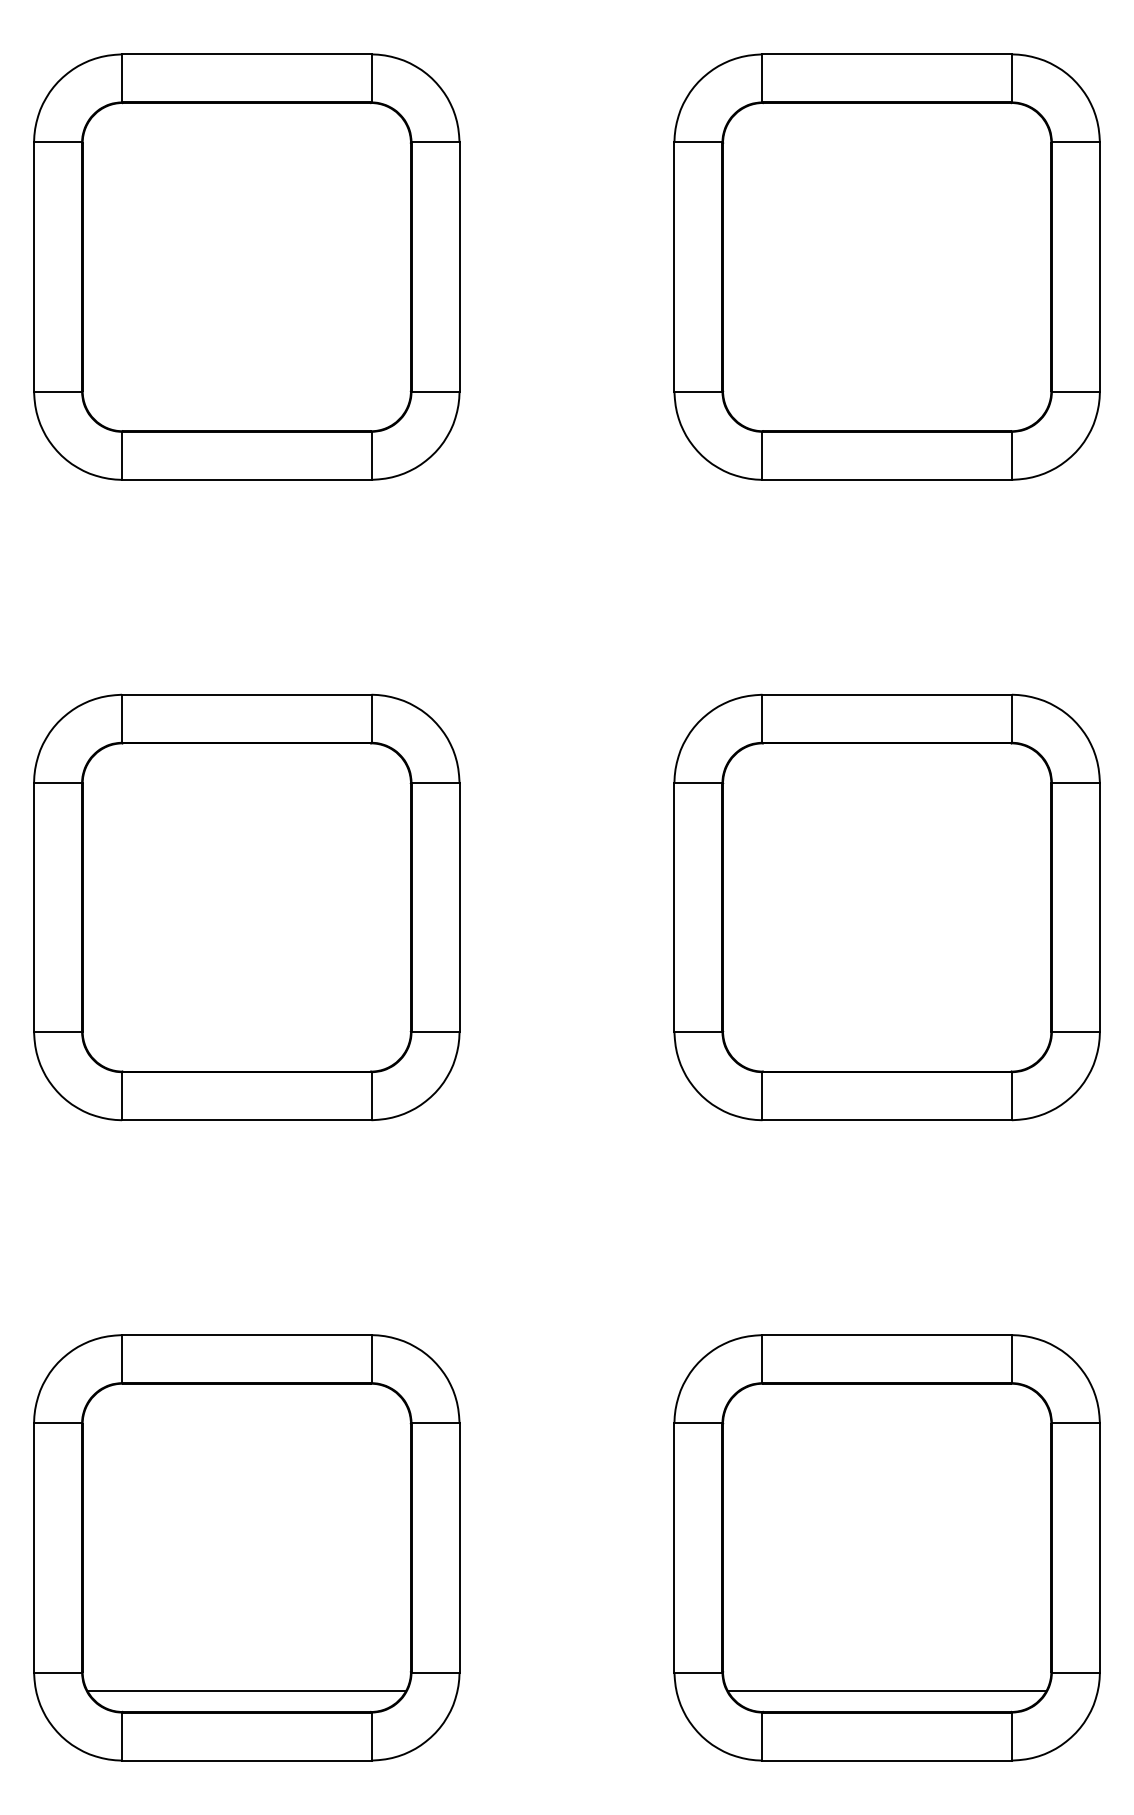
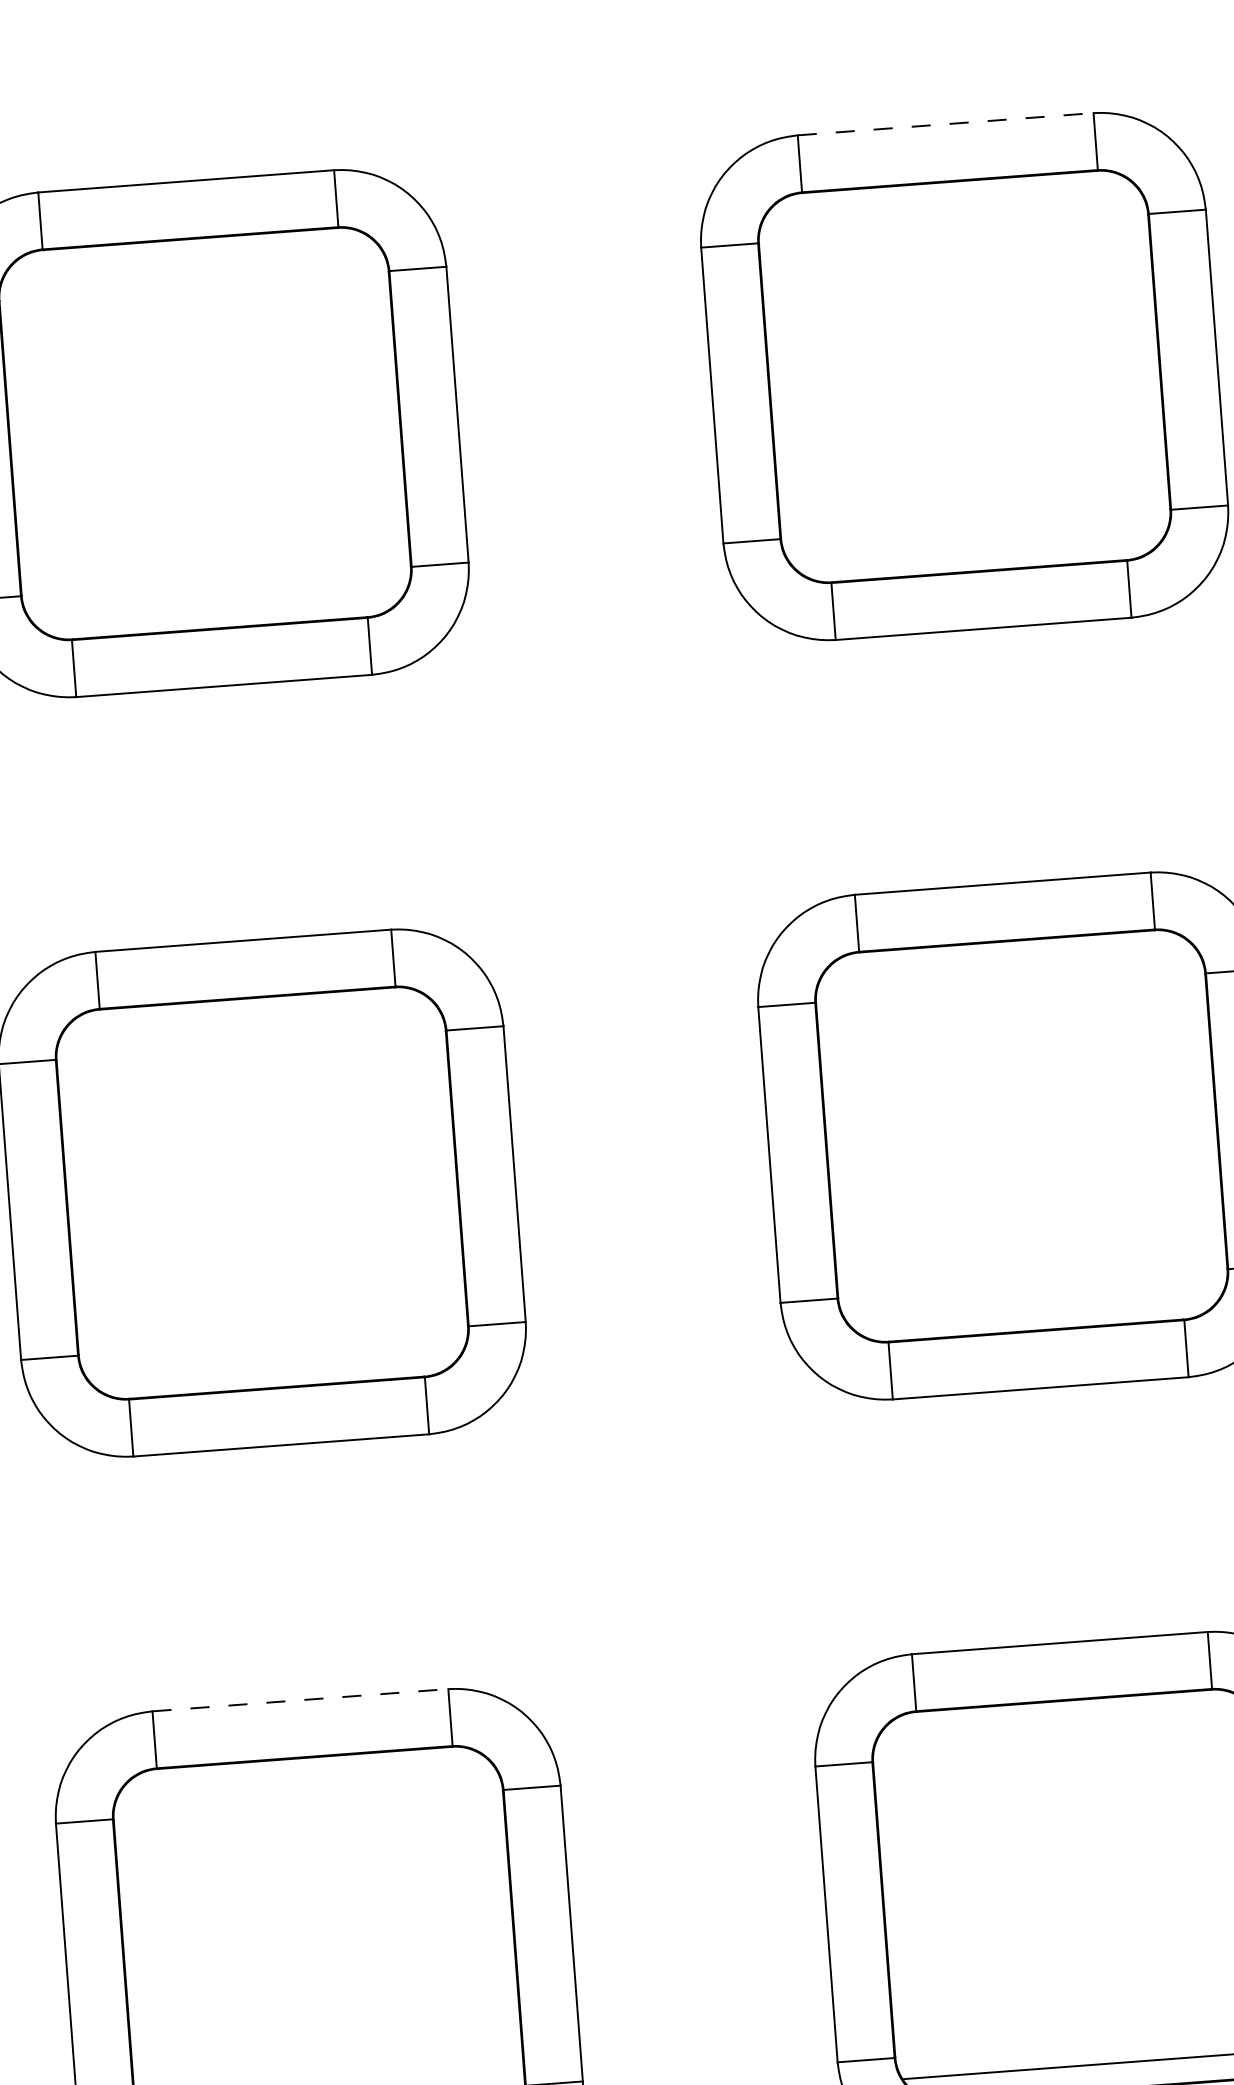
line: (887, 54) -> (946, 124), solid -> dashed
line: (246, 1335) -> (300, 1700), solid -> dashed

